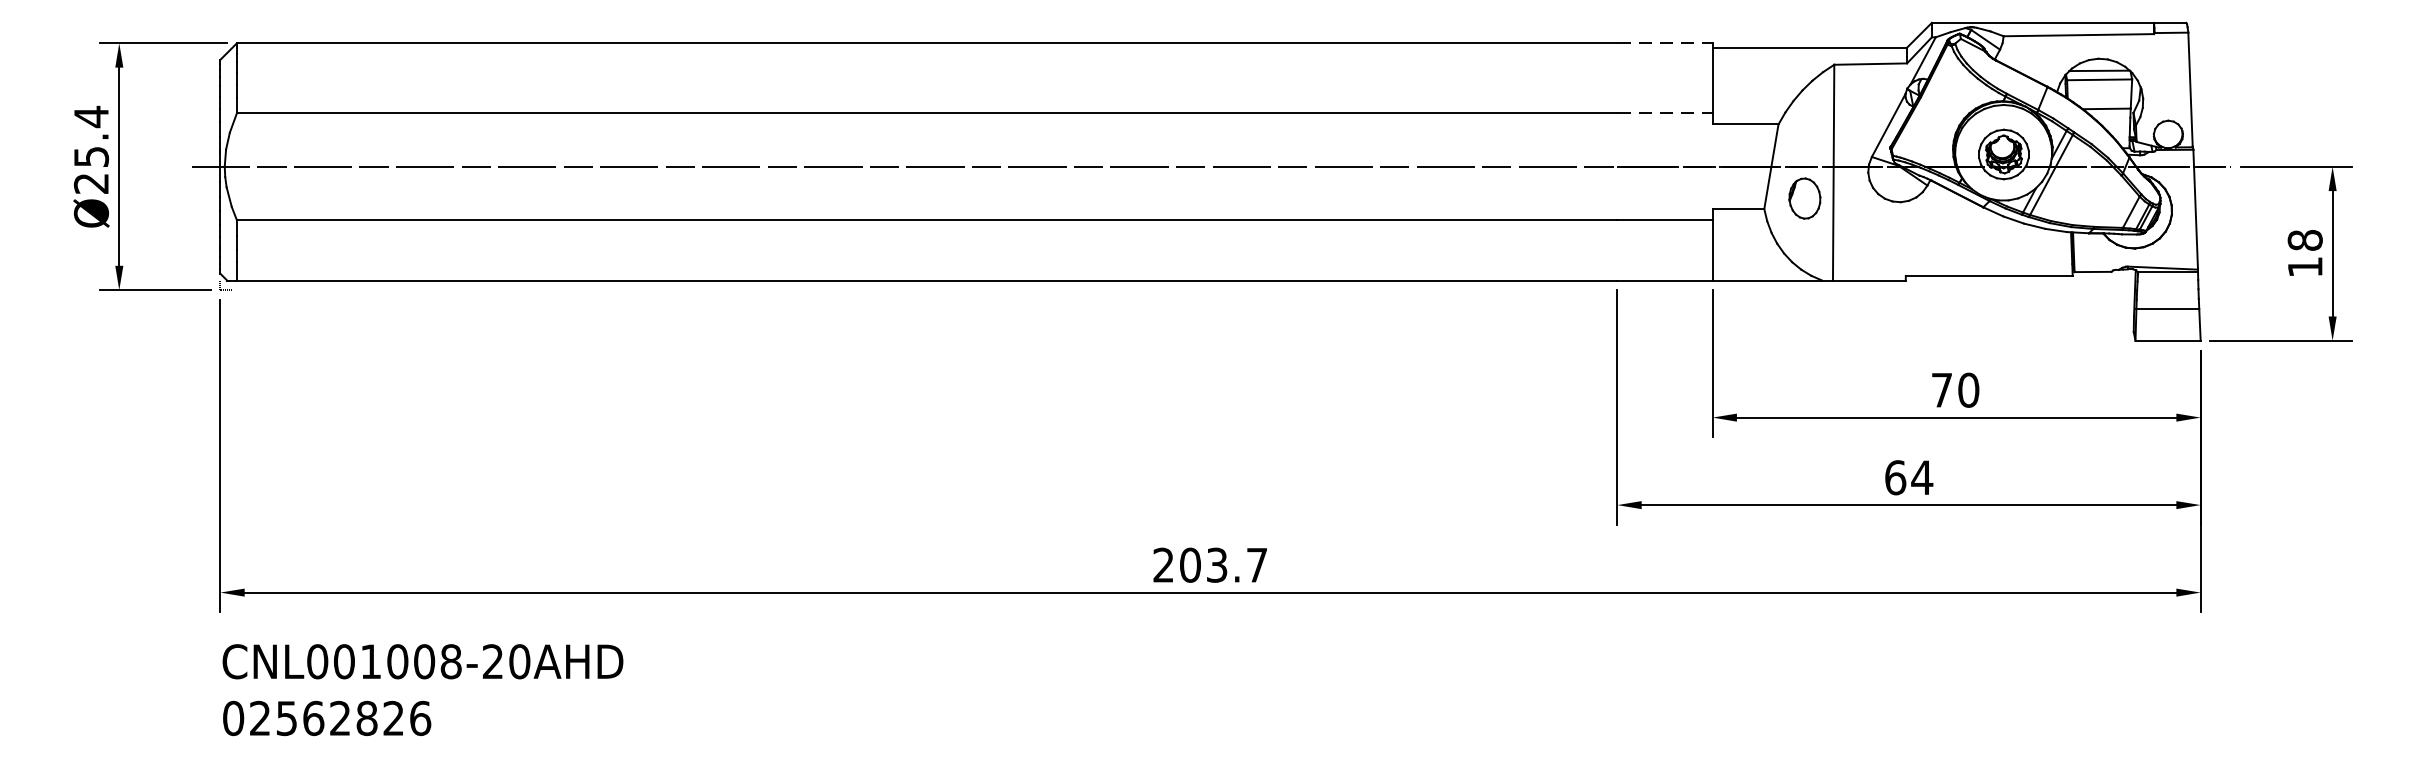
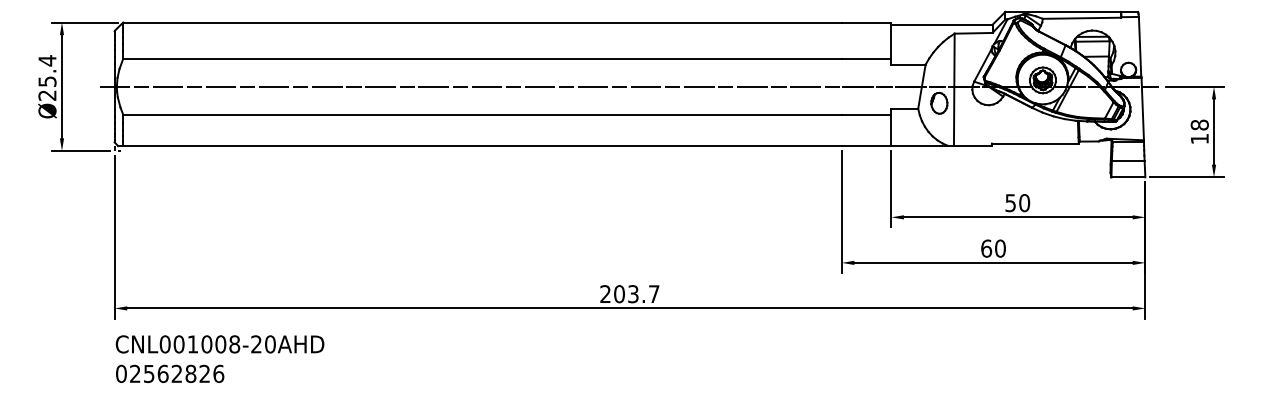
line: (1664, 43) -> (866, 22), dashed -> solid
line: (1664, 112) -> (866, 58), dashed -> solid
text: (1941, 391) -> (1010, 203), 70 -> 50
text: (1922, 477) -> (1000, 248), 64 -> 60

